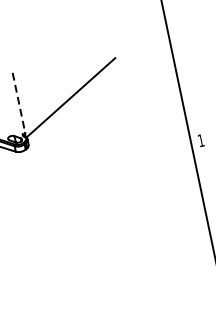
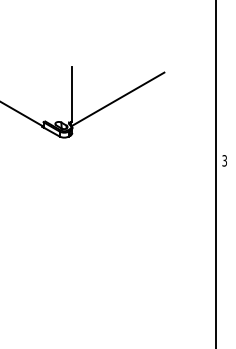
line: (18, 103) -> (71, 94), dashed -> solid
text: (200, 140) -> (224, 160), 1 -> 3

